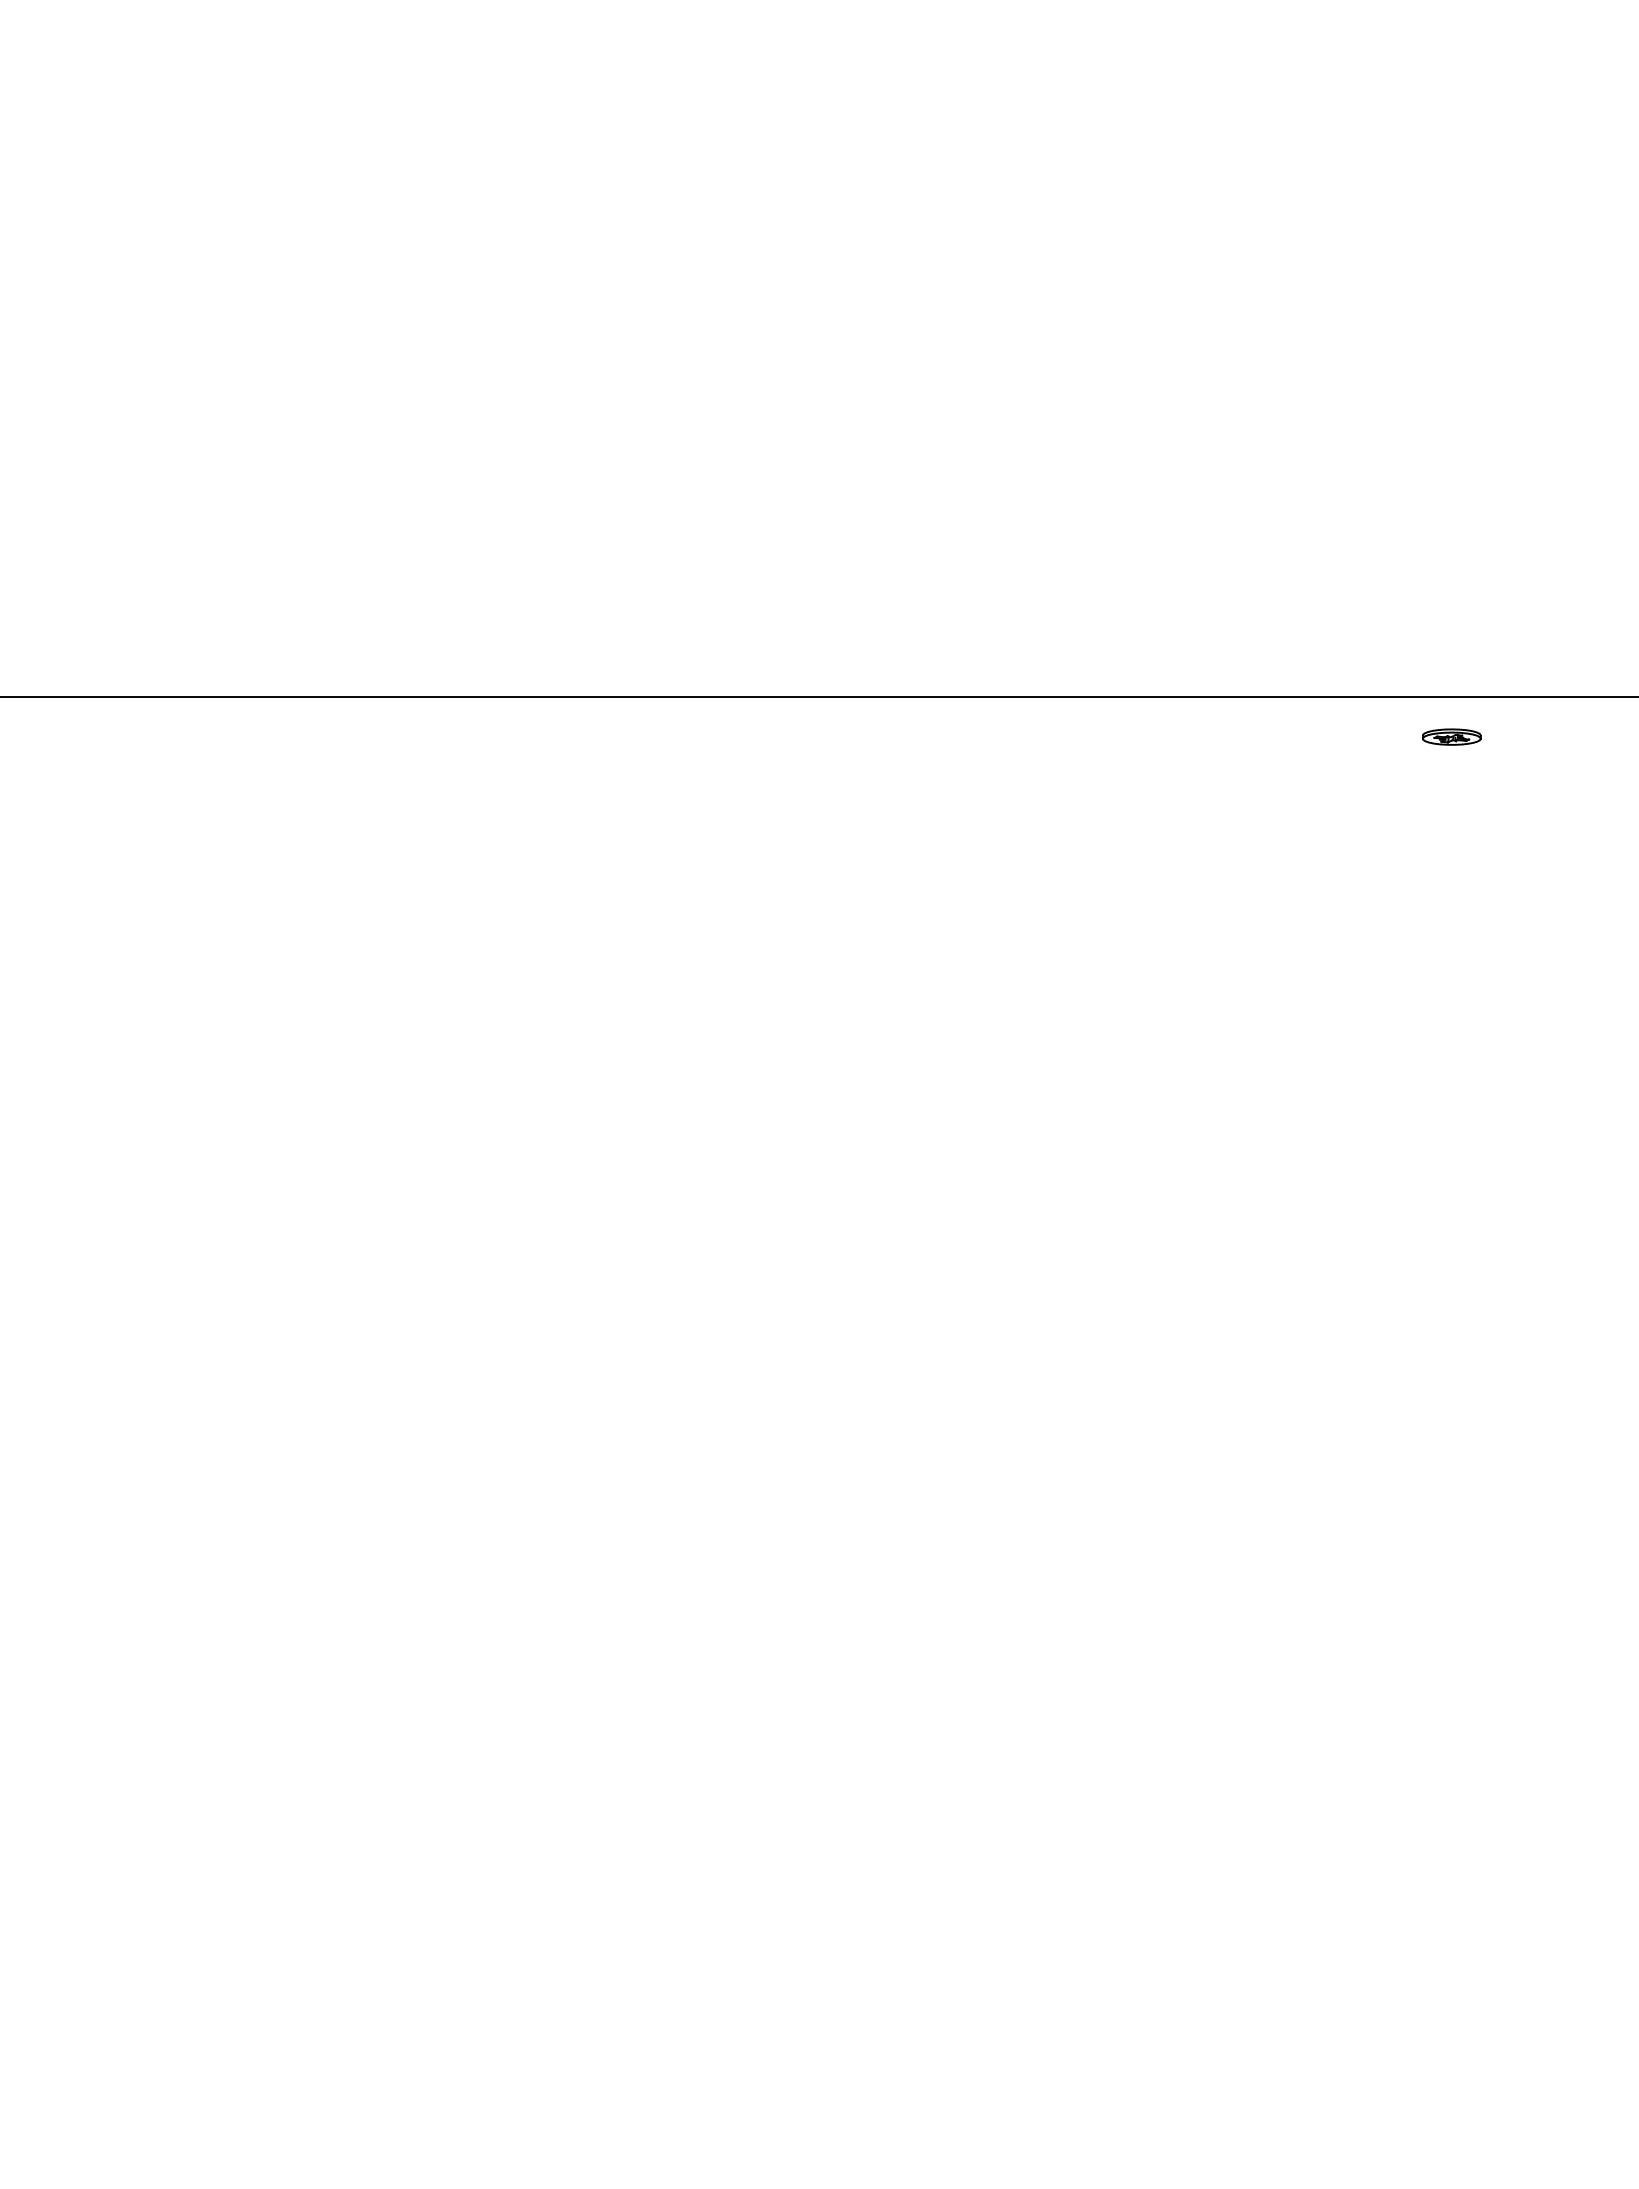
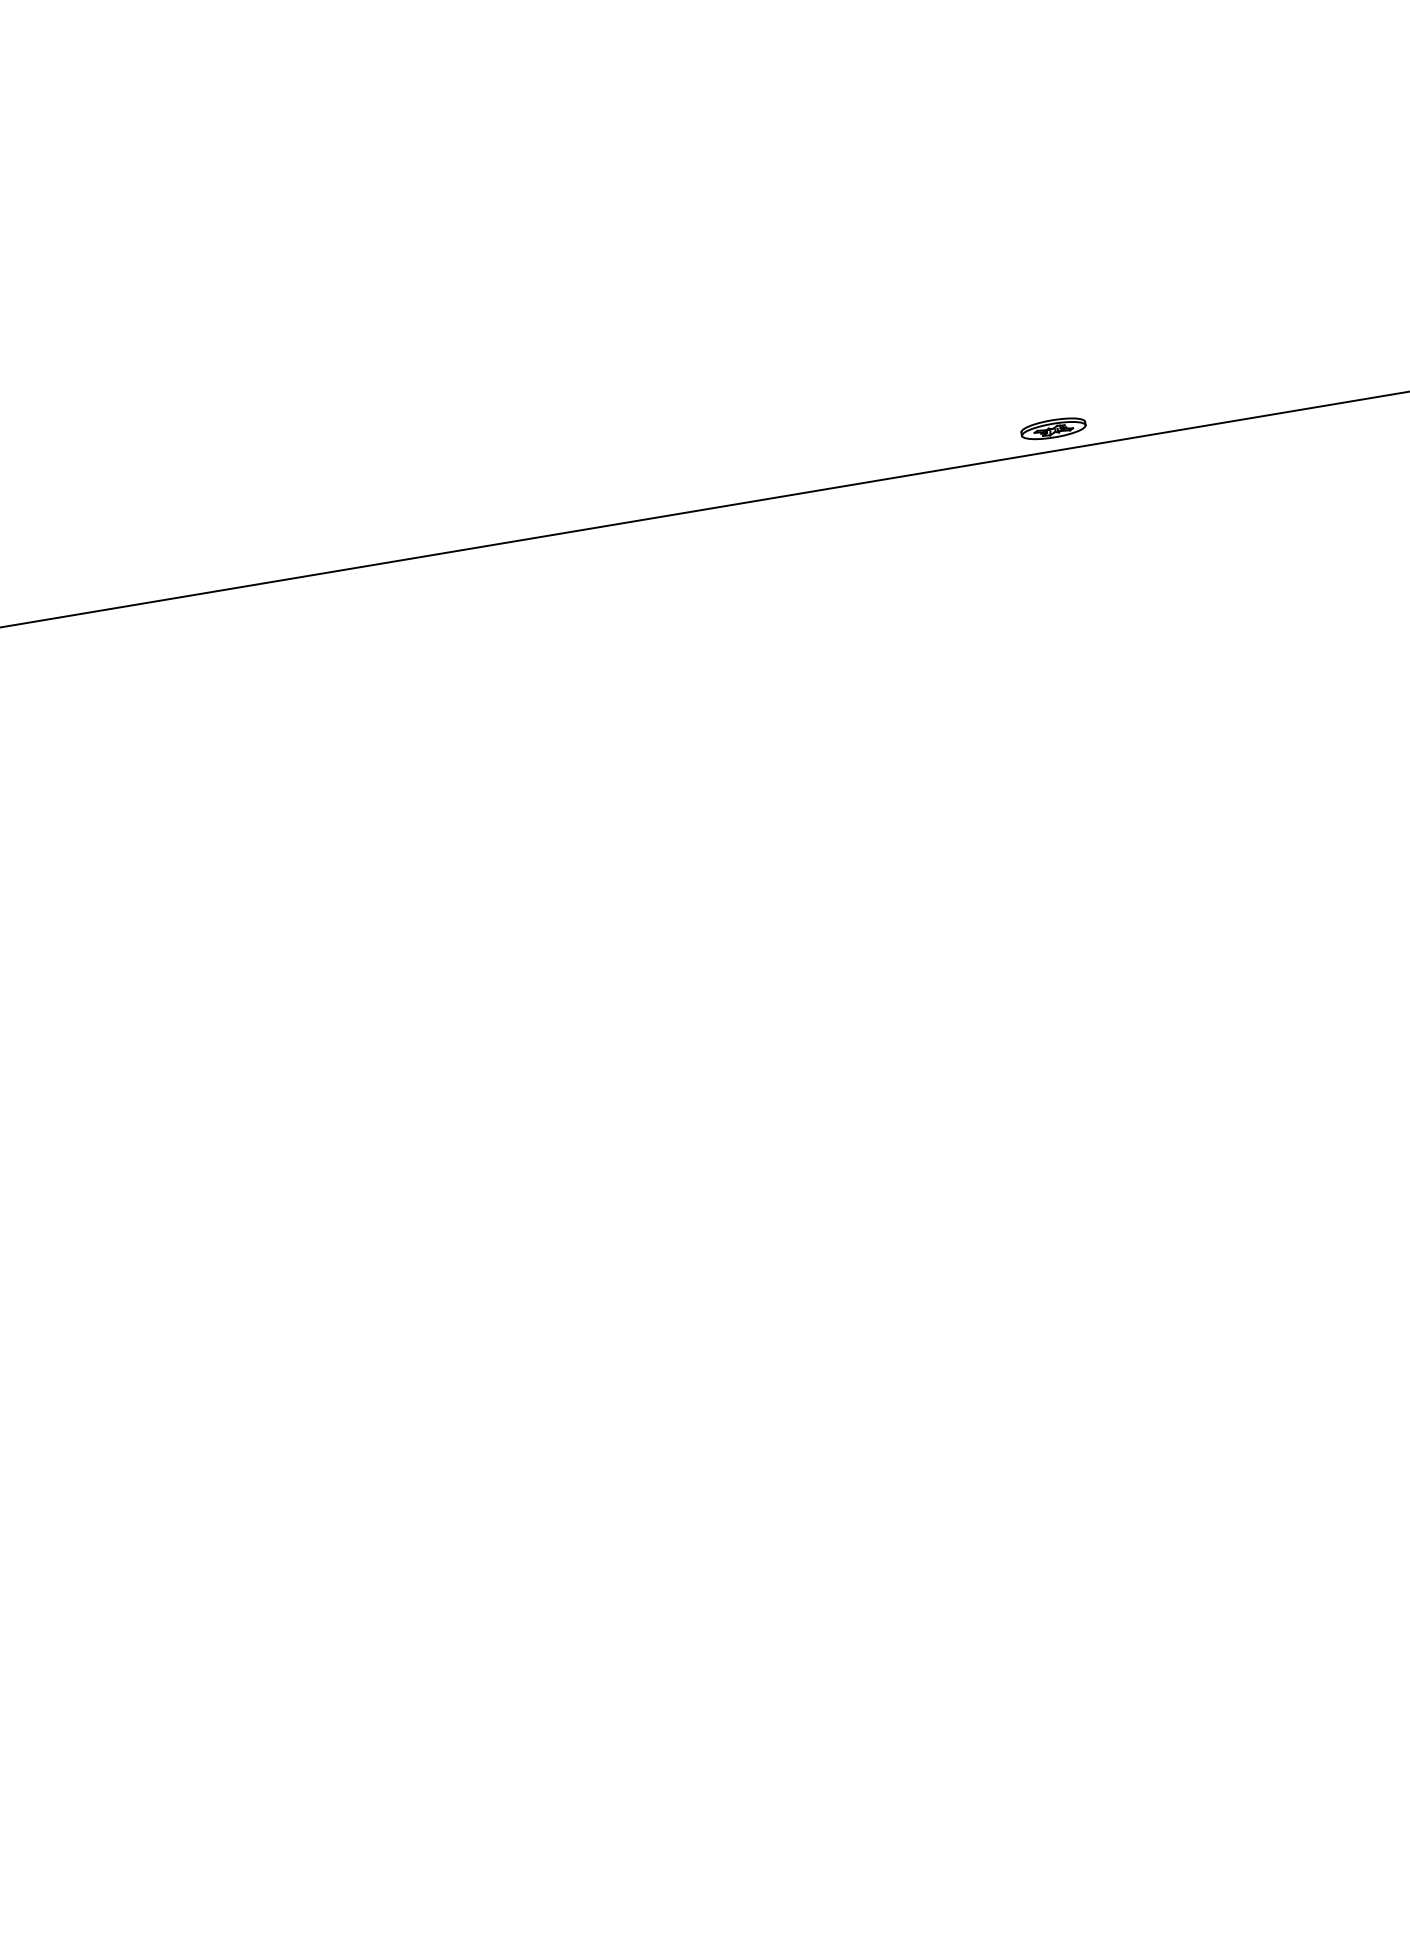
part: (1451, 736) -> (1053, 428), moved

